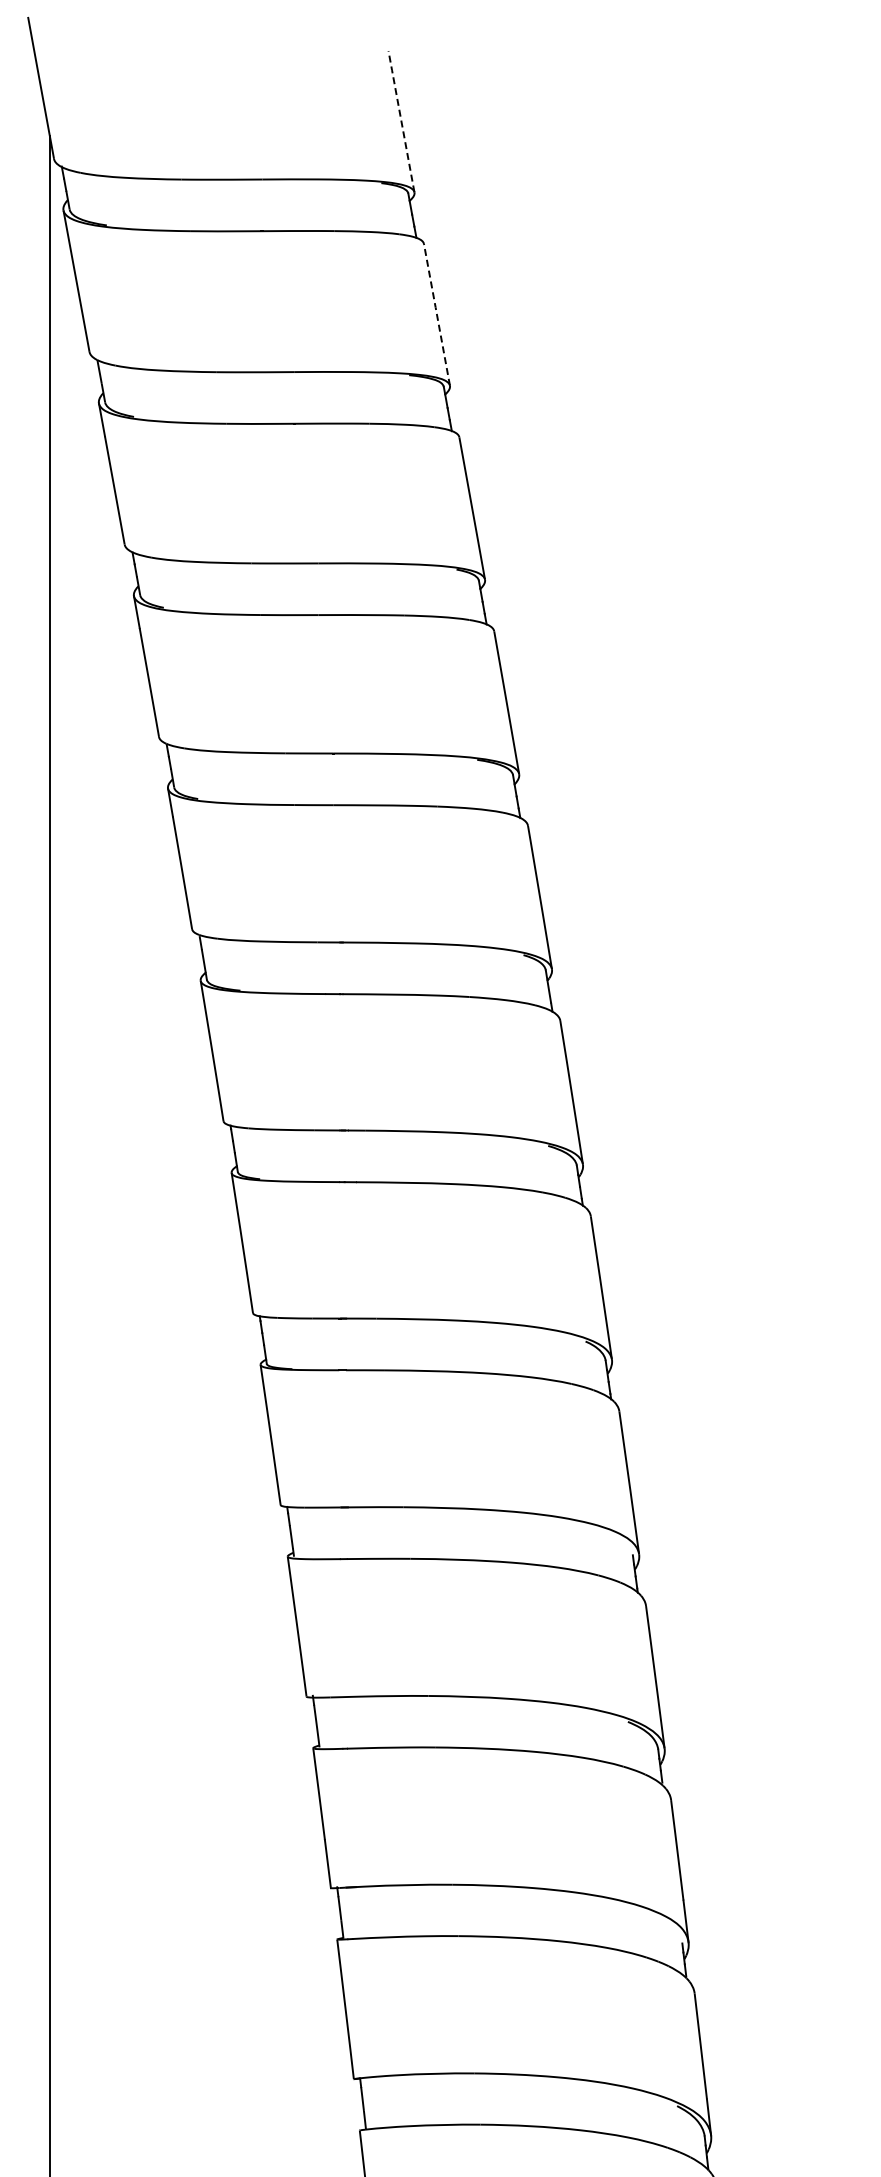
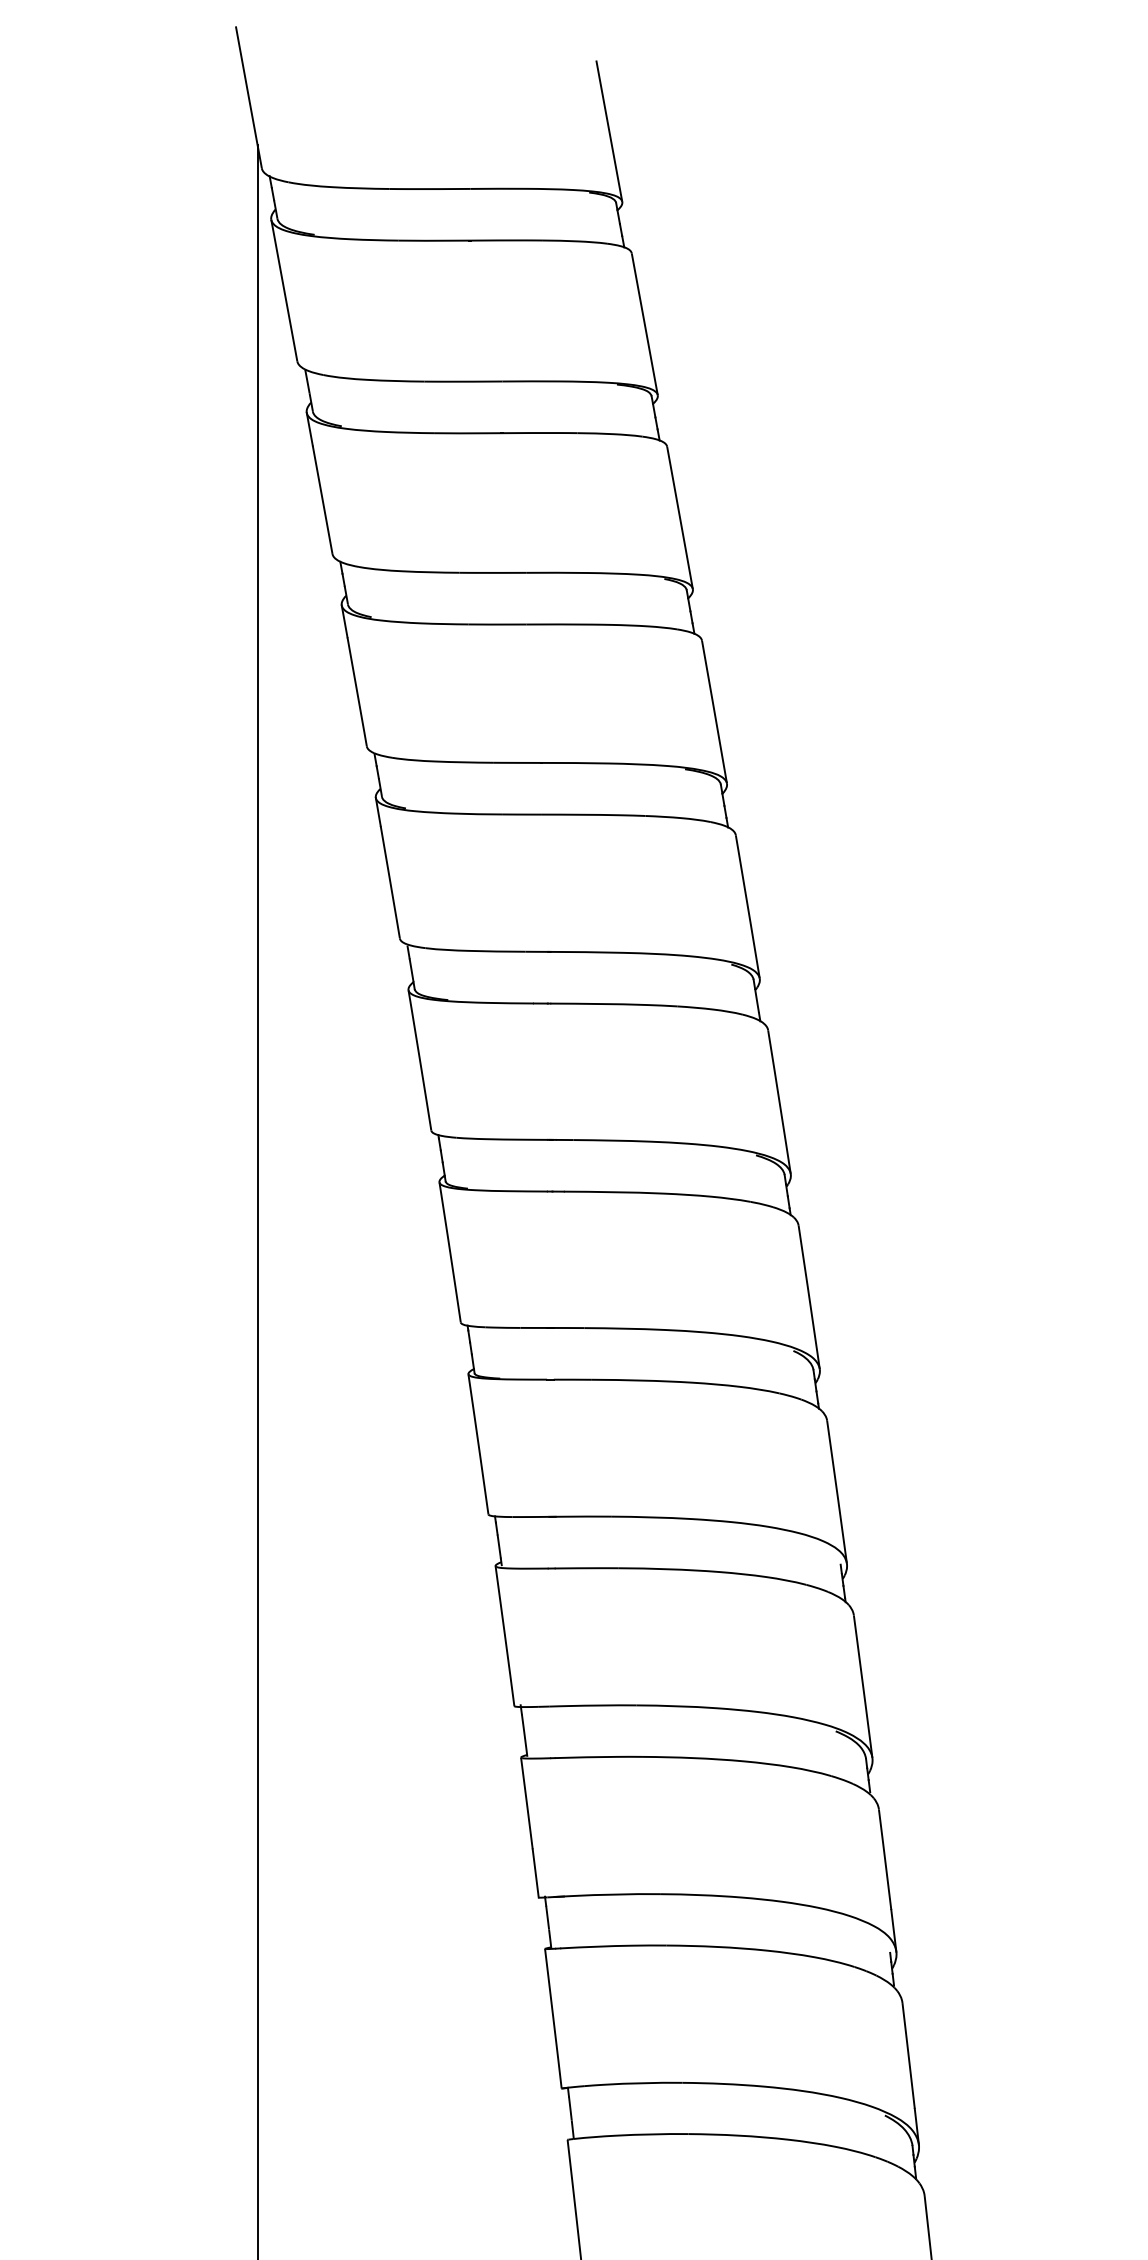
line: (401, 122) -> (609, 131), dashed -> solid
line: (436, 314) -> (644, 323), dashed -> solid

